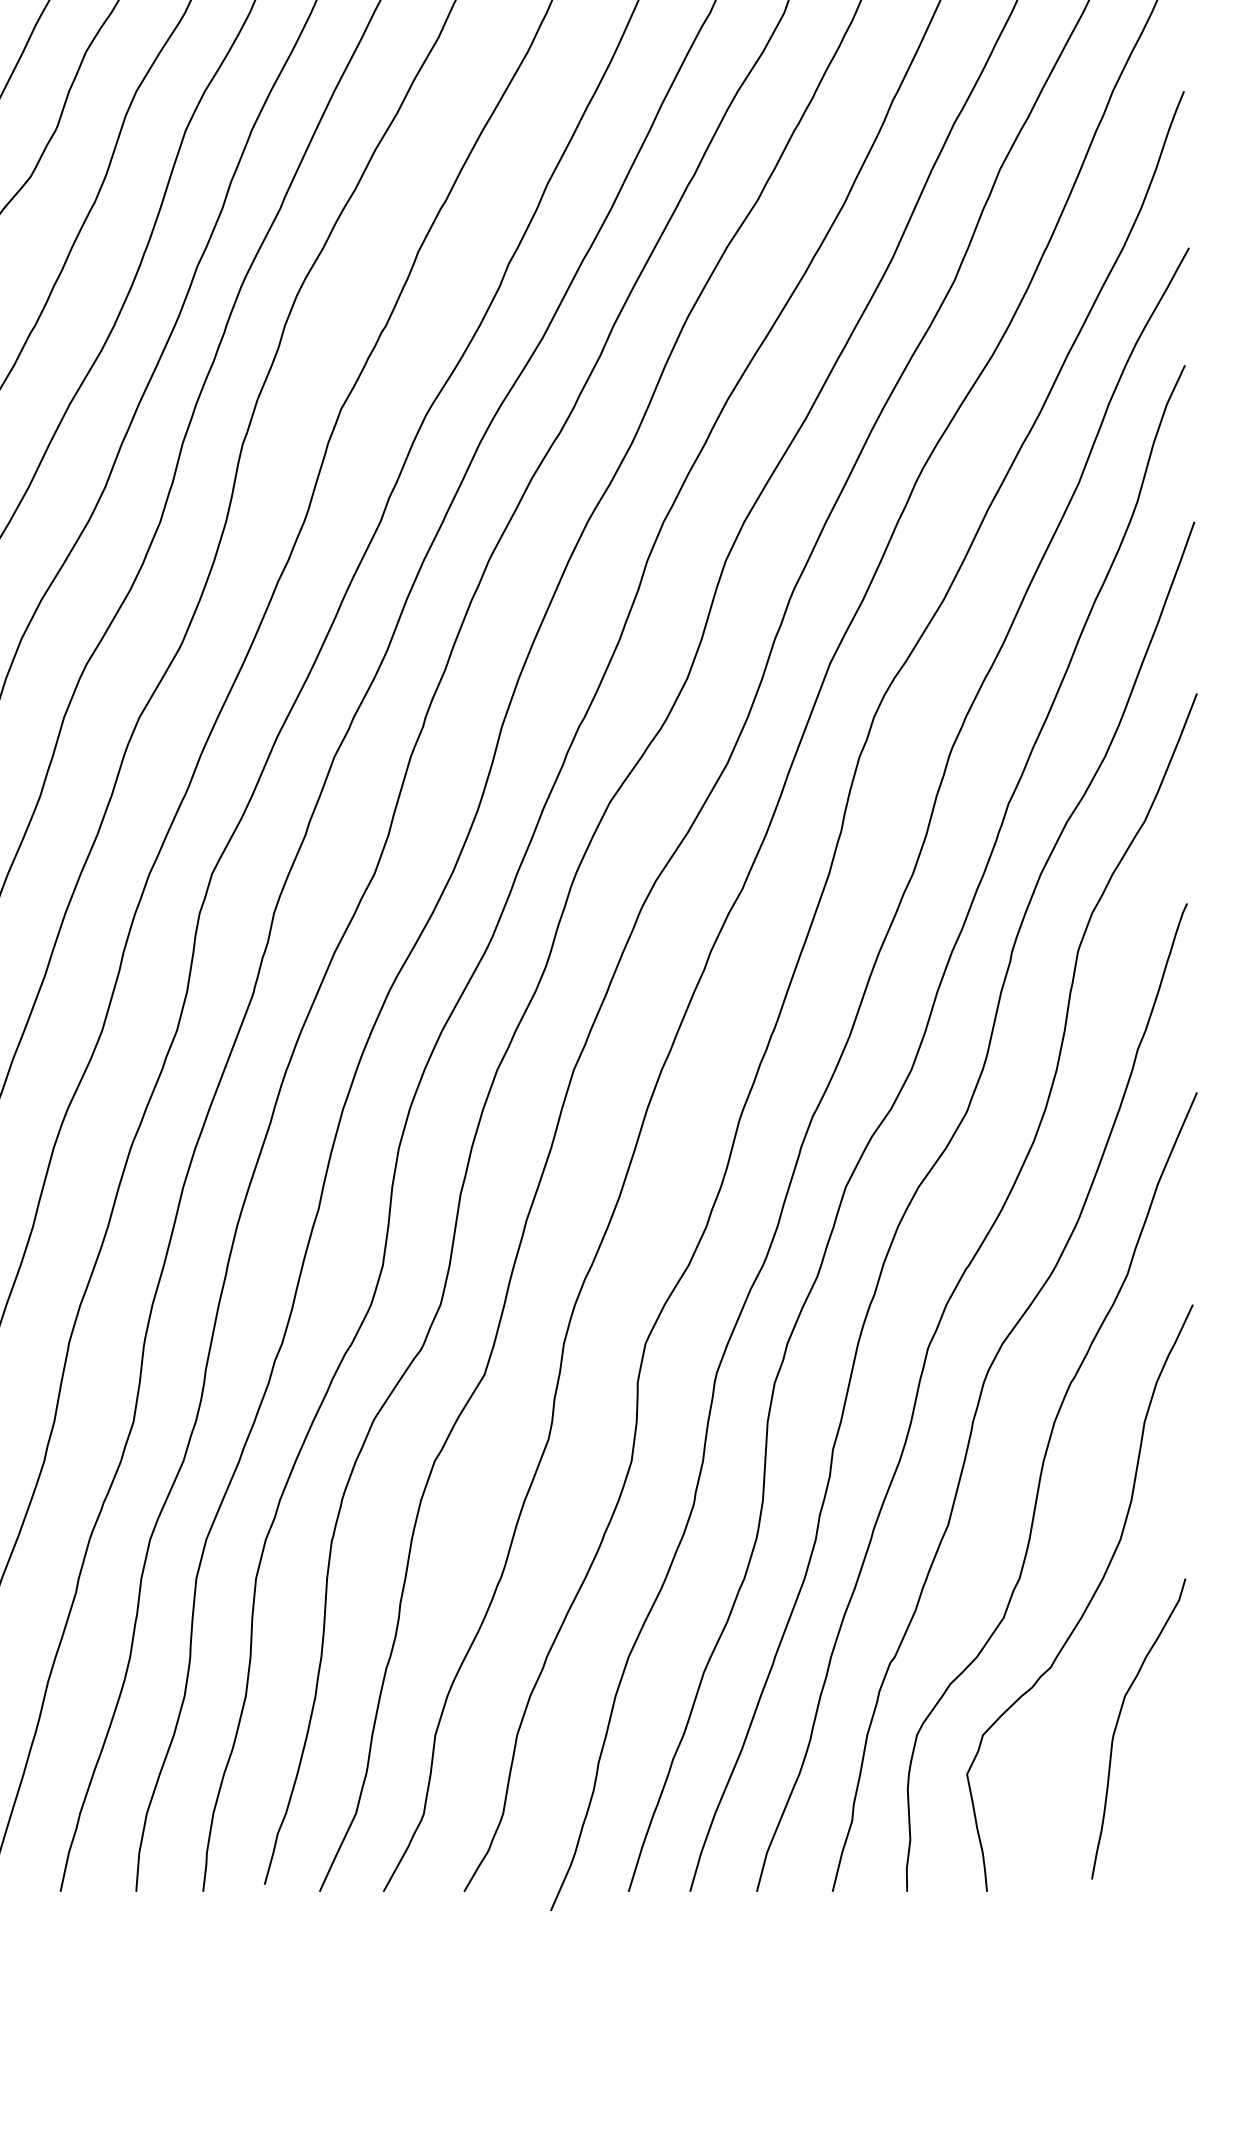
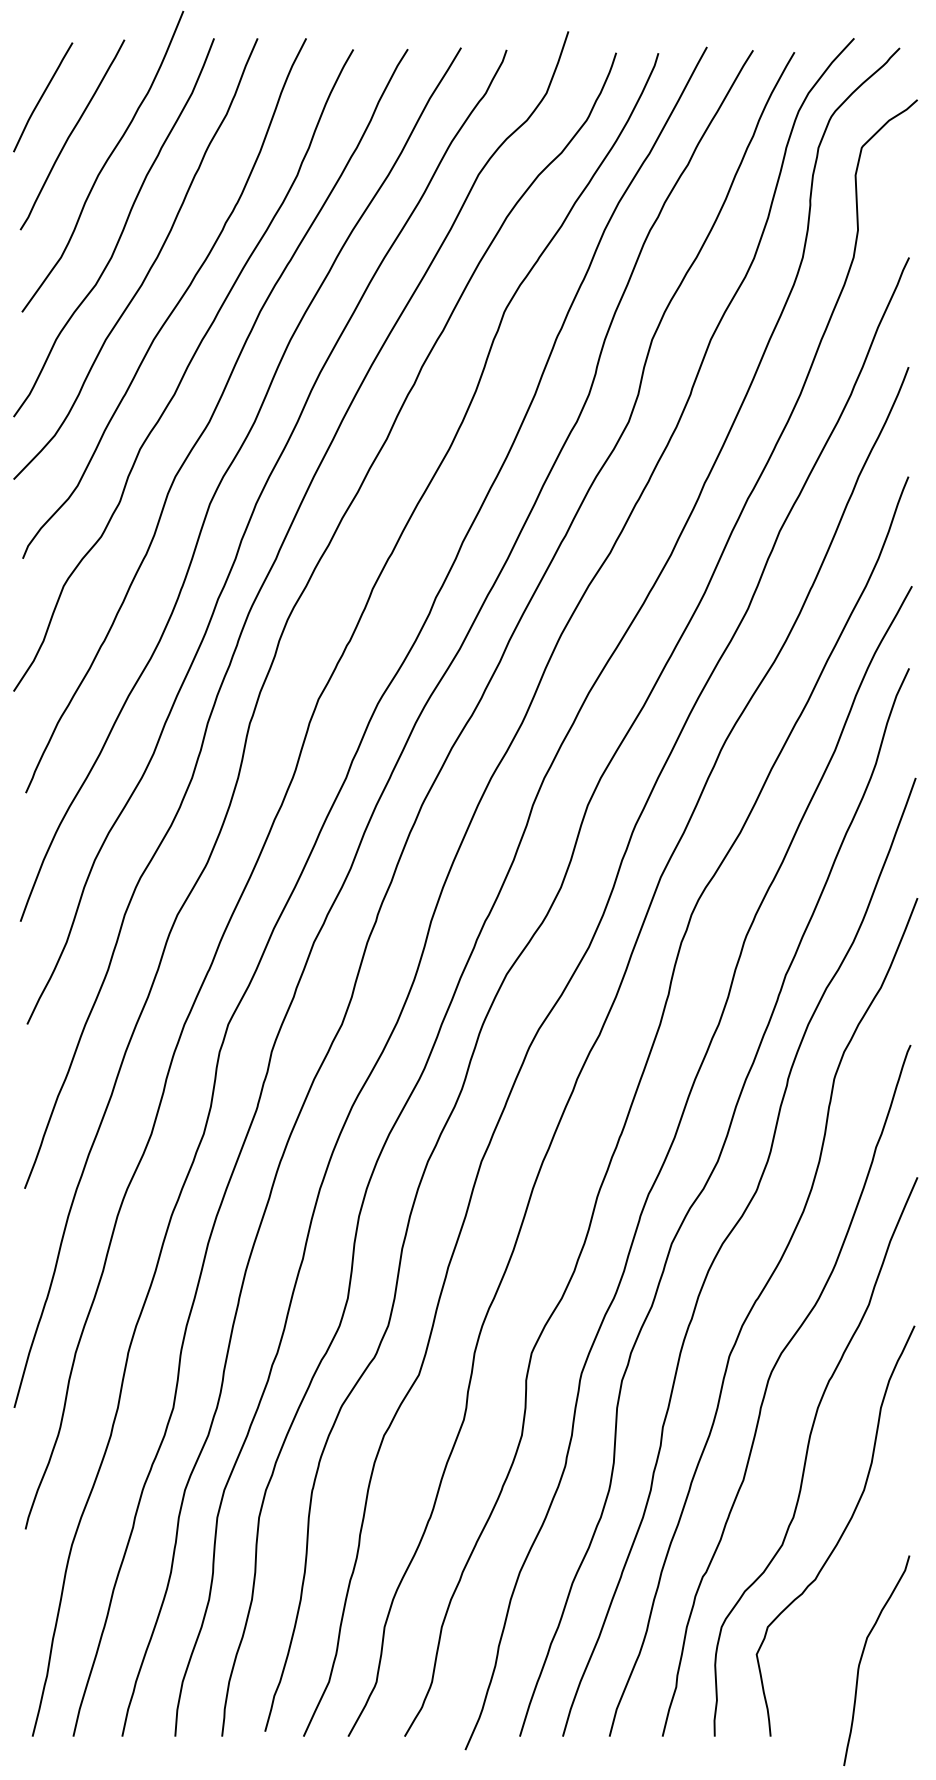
curve: (1119, 1720) -> (863, 1654), moved

